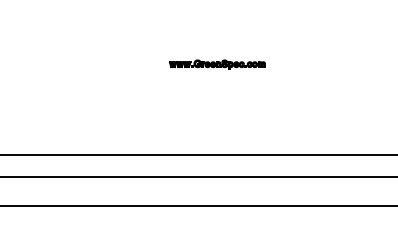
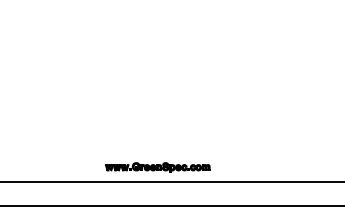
part: (217, 64) -> (157, 167), moved

